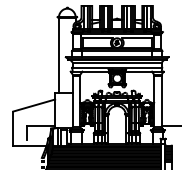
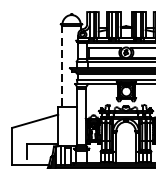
line: (58, 56) -> (61, 67), solid -> dashed

